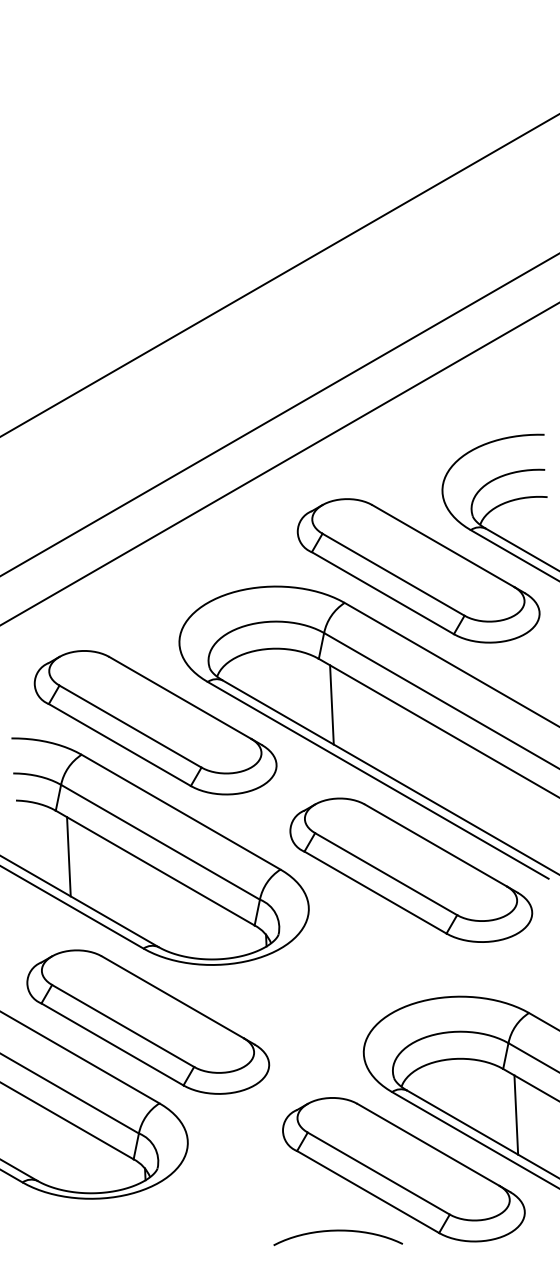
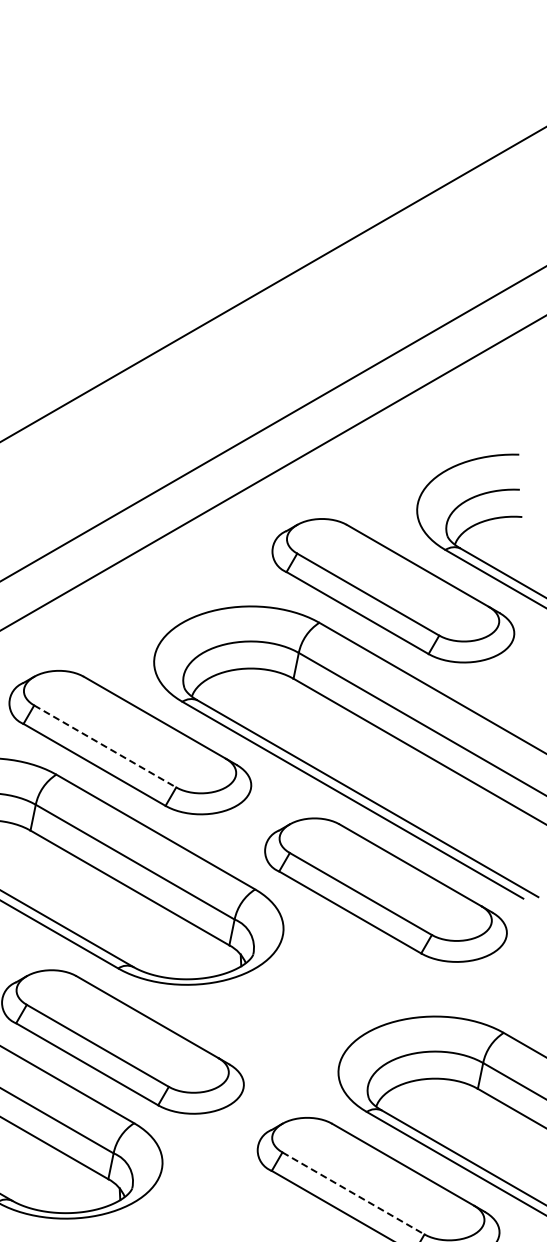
line: (331, 704) -> (306, 724), removed
line: (130, 726) -> (105, 746), solid -> dashed
line: (68, 856) -> (43, 876), removed
line: (516, 1114) -> (491, 1134), removed
line: (378, 1173) -> (353, 1193), solid -> dashed

